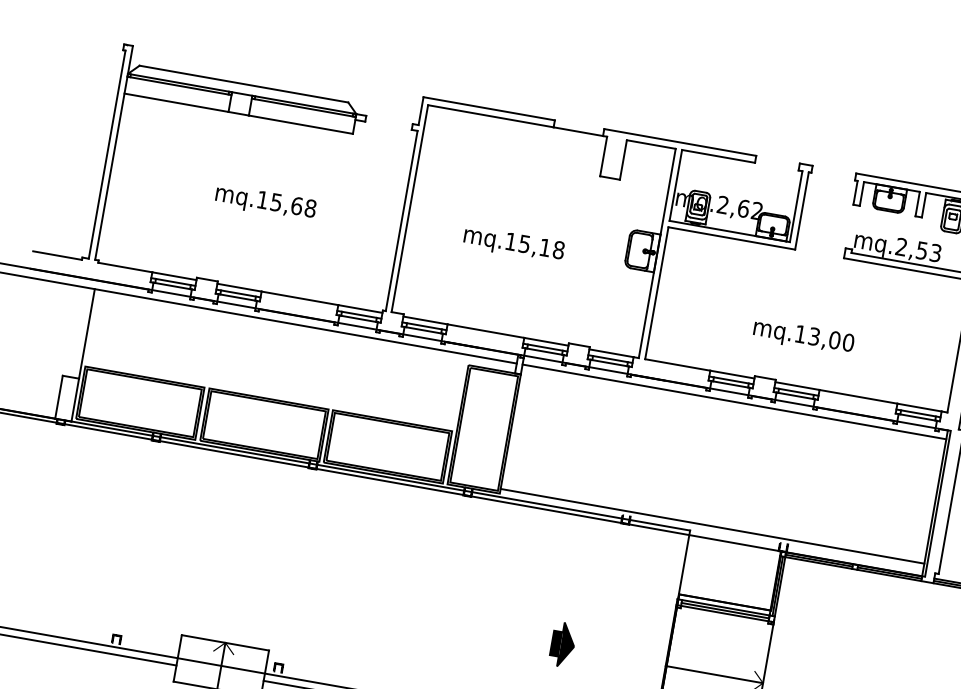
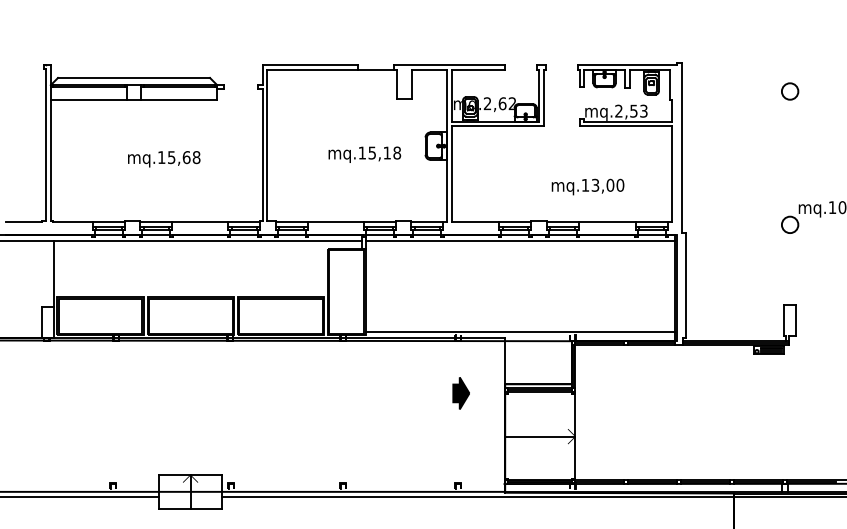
text: (513, 244) -> (364, 154), moved
text: (803, 336) -> (587, 186), moved
part: (561, 644) -> (460, 393), moved

